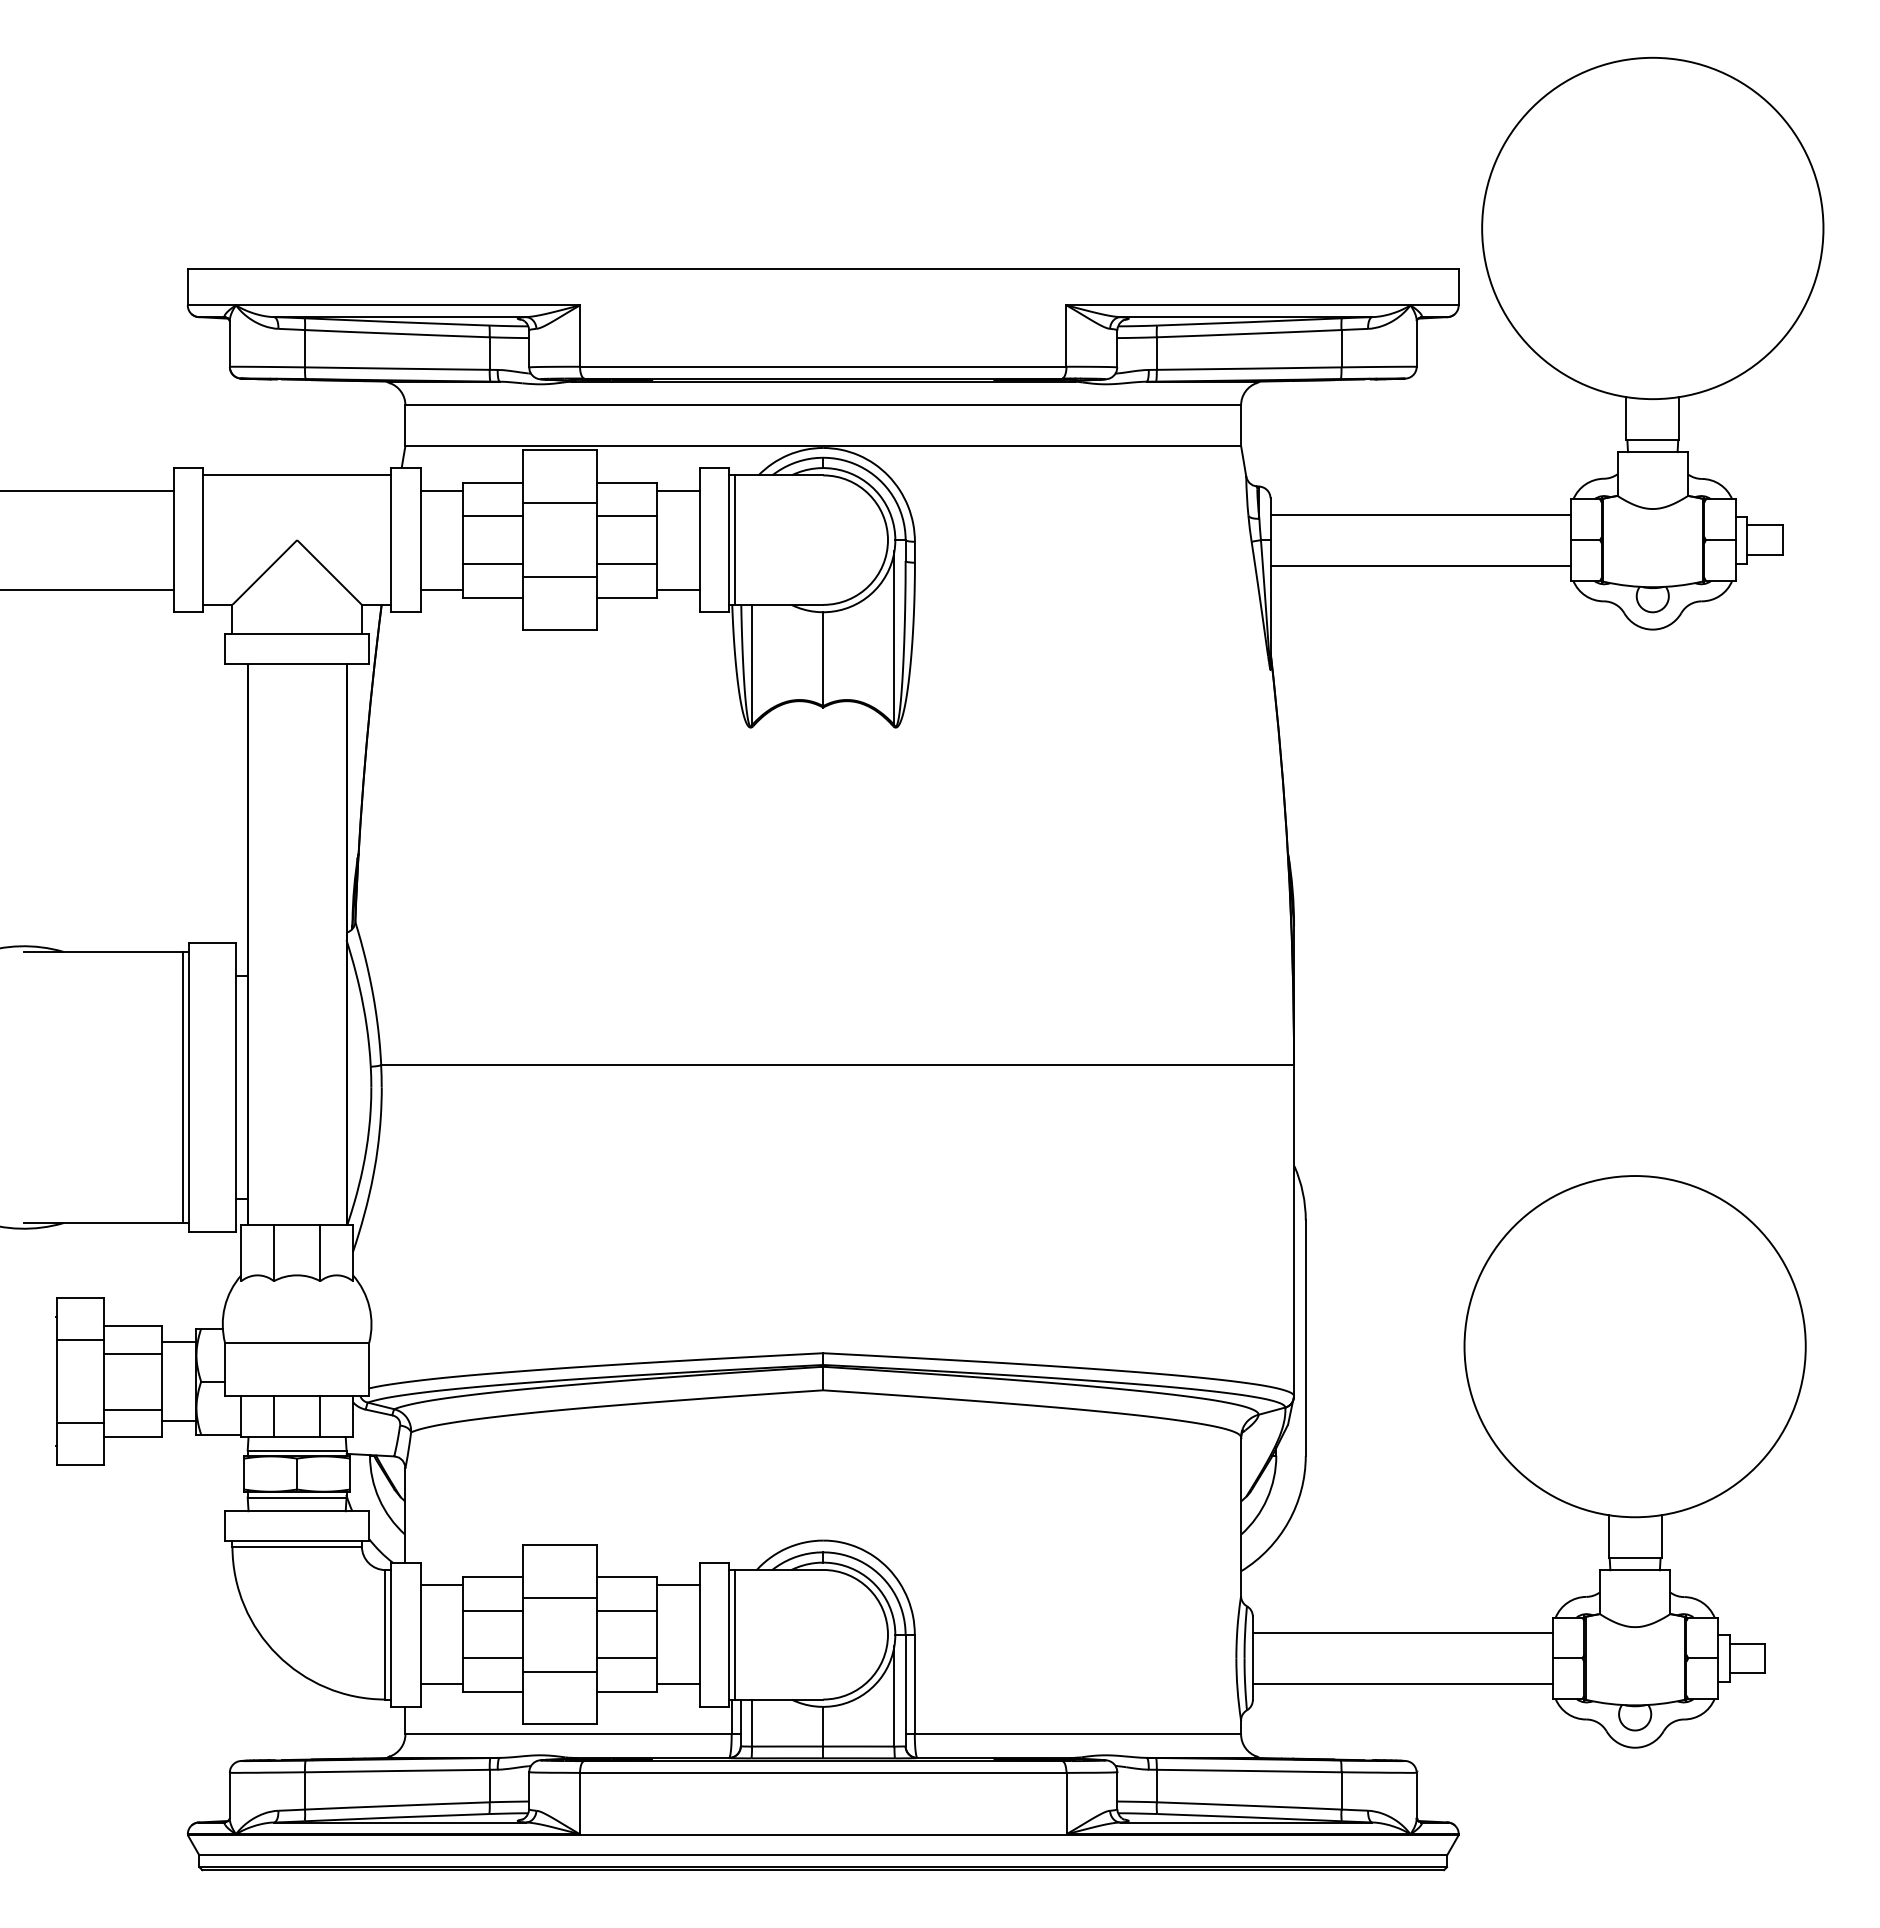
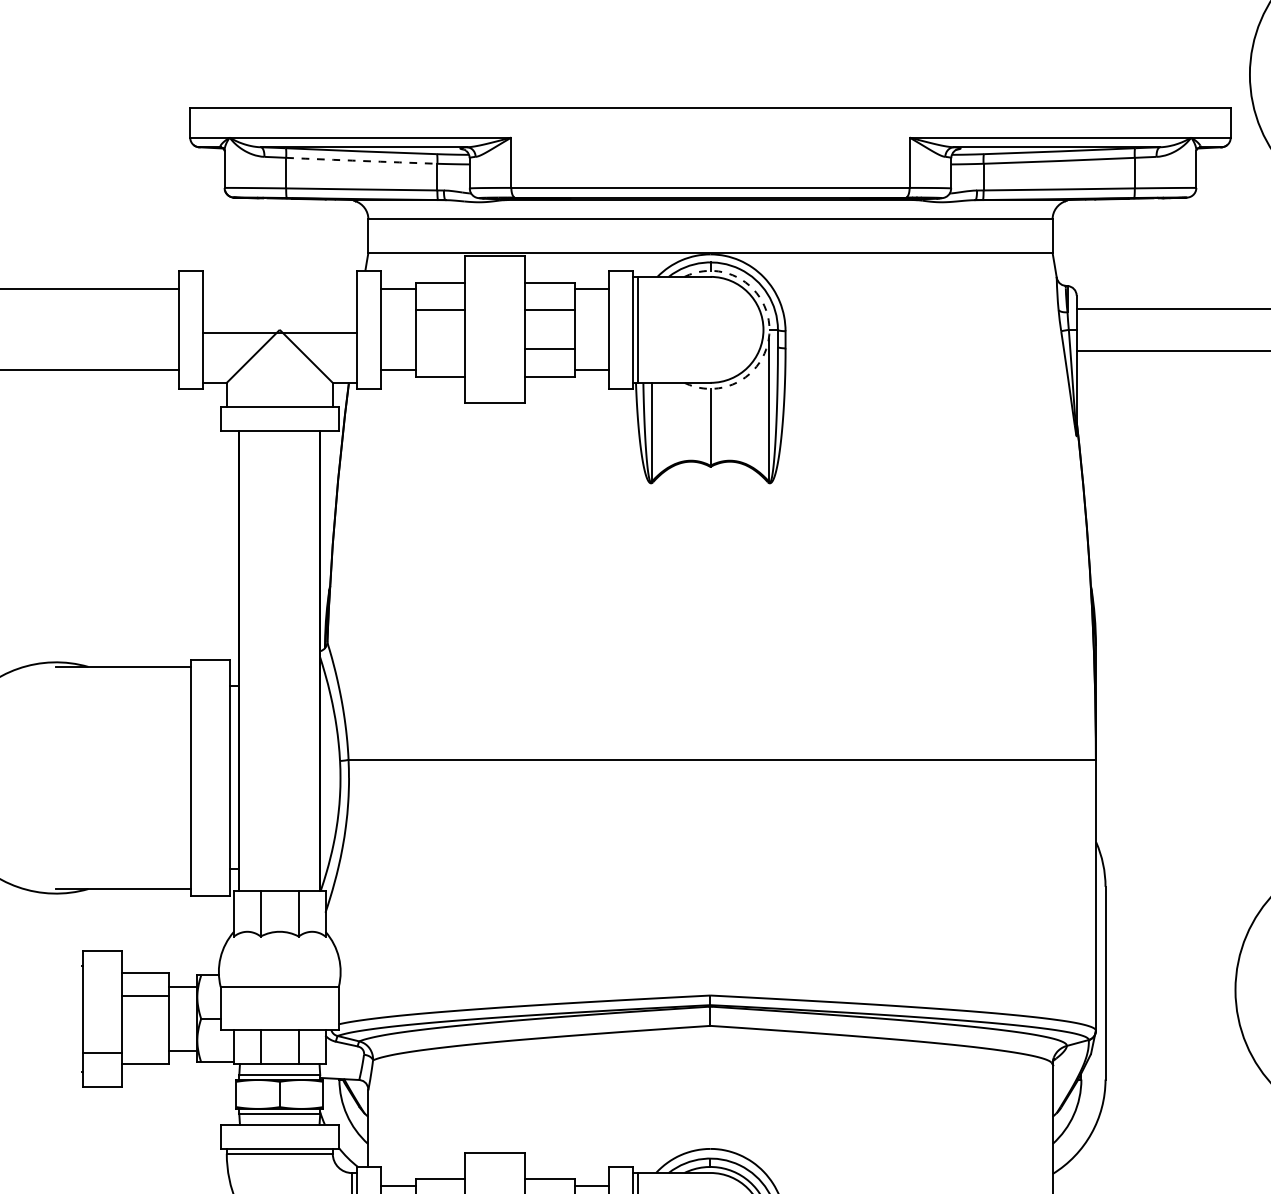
arc: (397, 333) -> (361, 160), solid -> dashed
line: (297, 475) -> (280, 333), moved
line: (560, 502) -> (495, 299), removed
arc: (895, 540) -> (769, 330), solid -> dashed
line: (493, 563) -> (440, 348), removed
line: (560, 577) -> (495, 360), removed
line: (183, 1087) -> (186, 777), removed
line: (80, 1339) -> (102, 984), removed
line: (133, 1409) -> (145, 1041), removed

